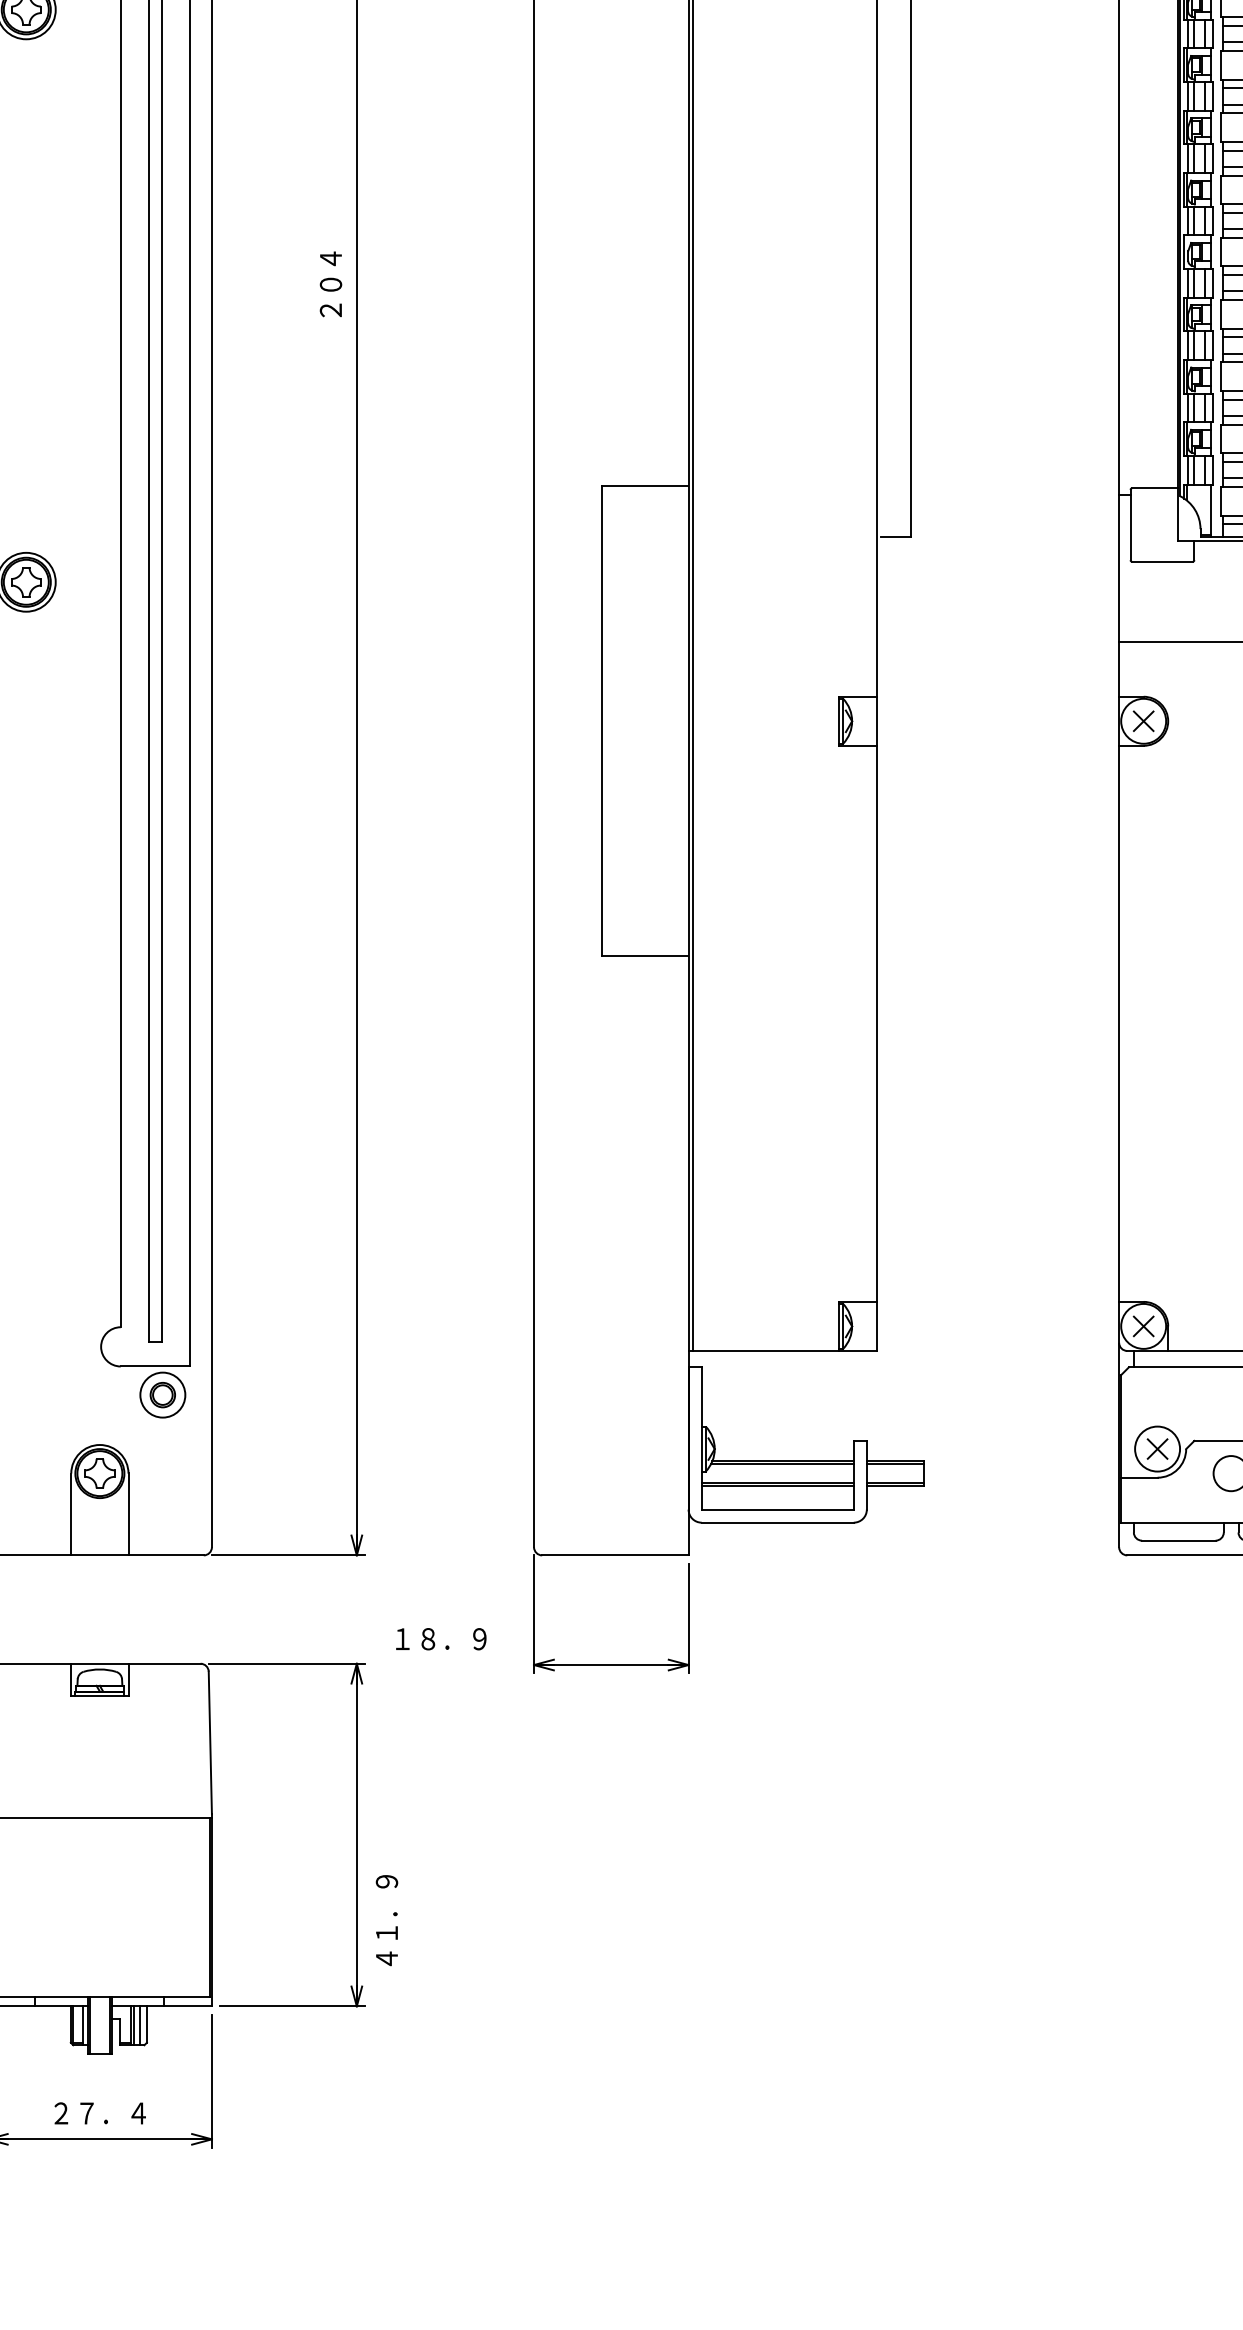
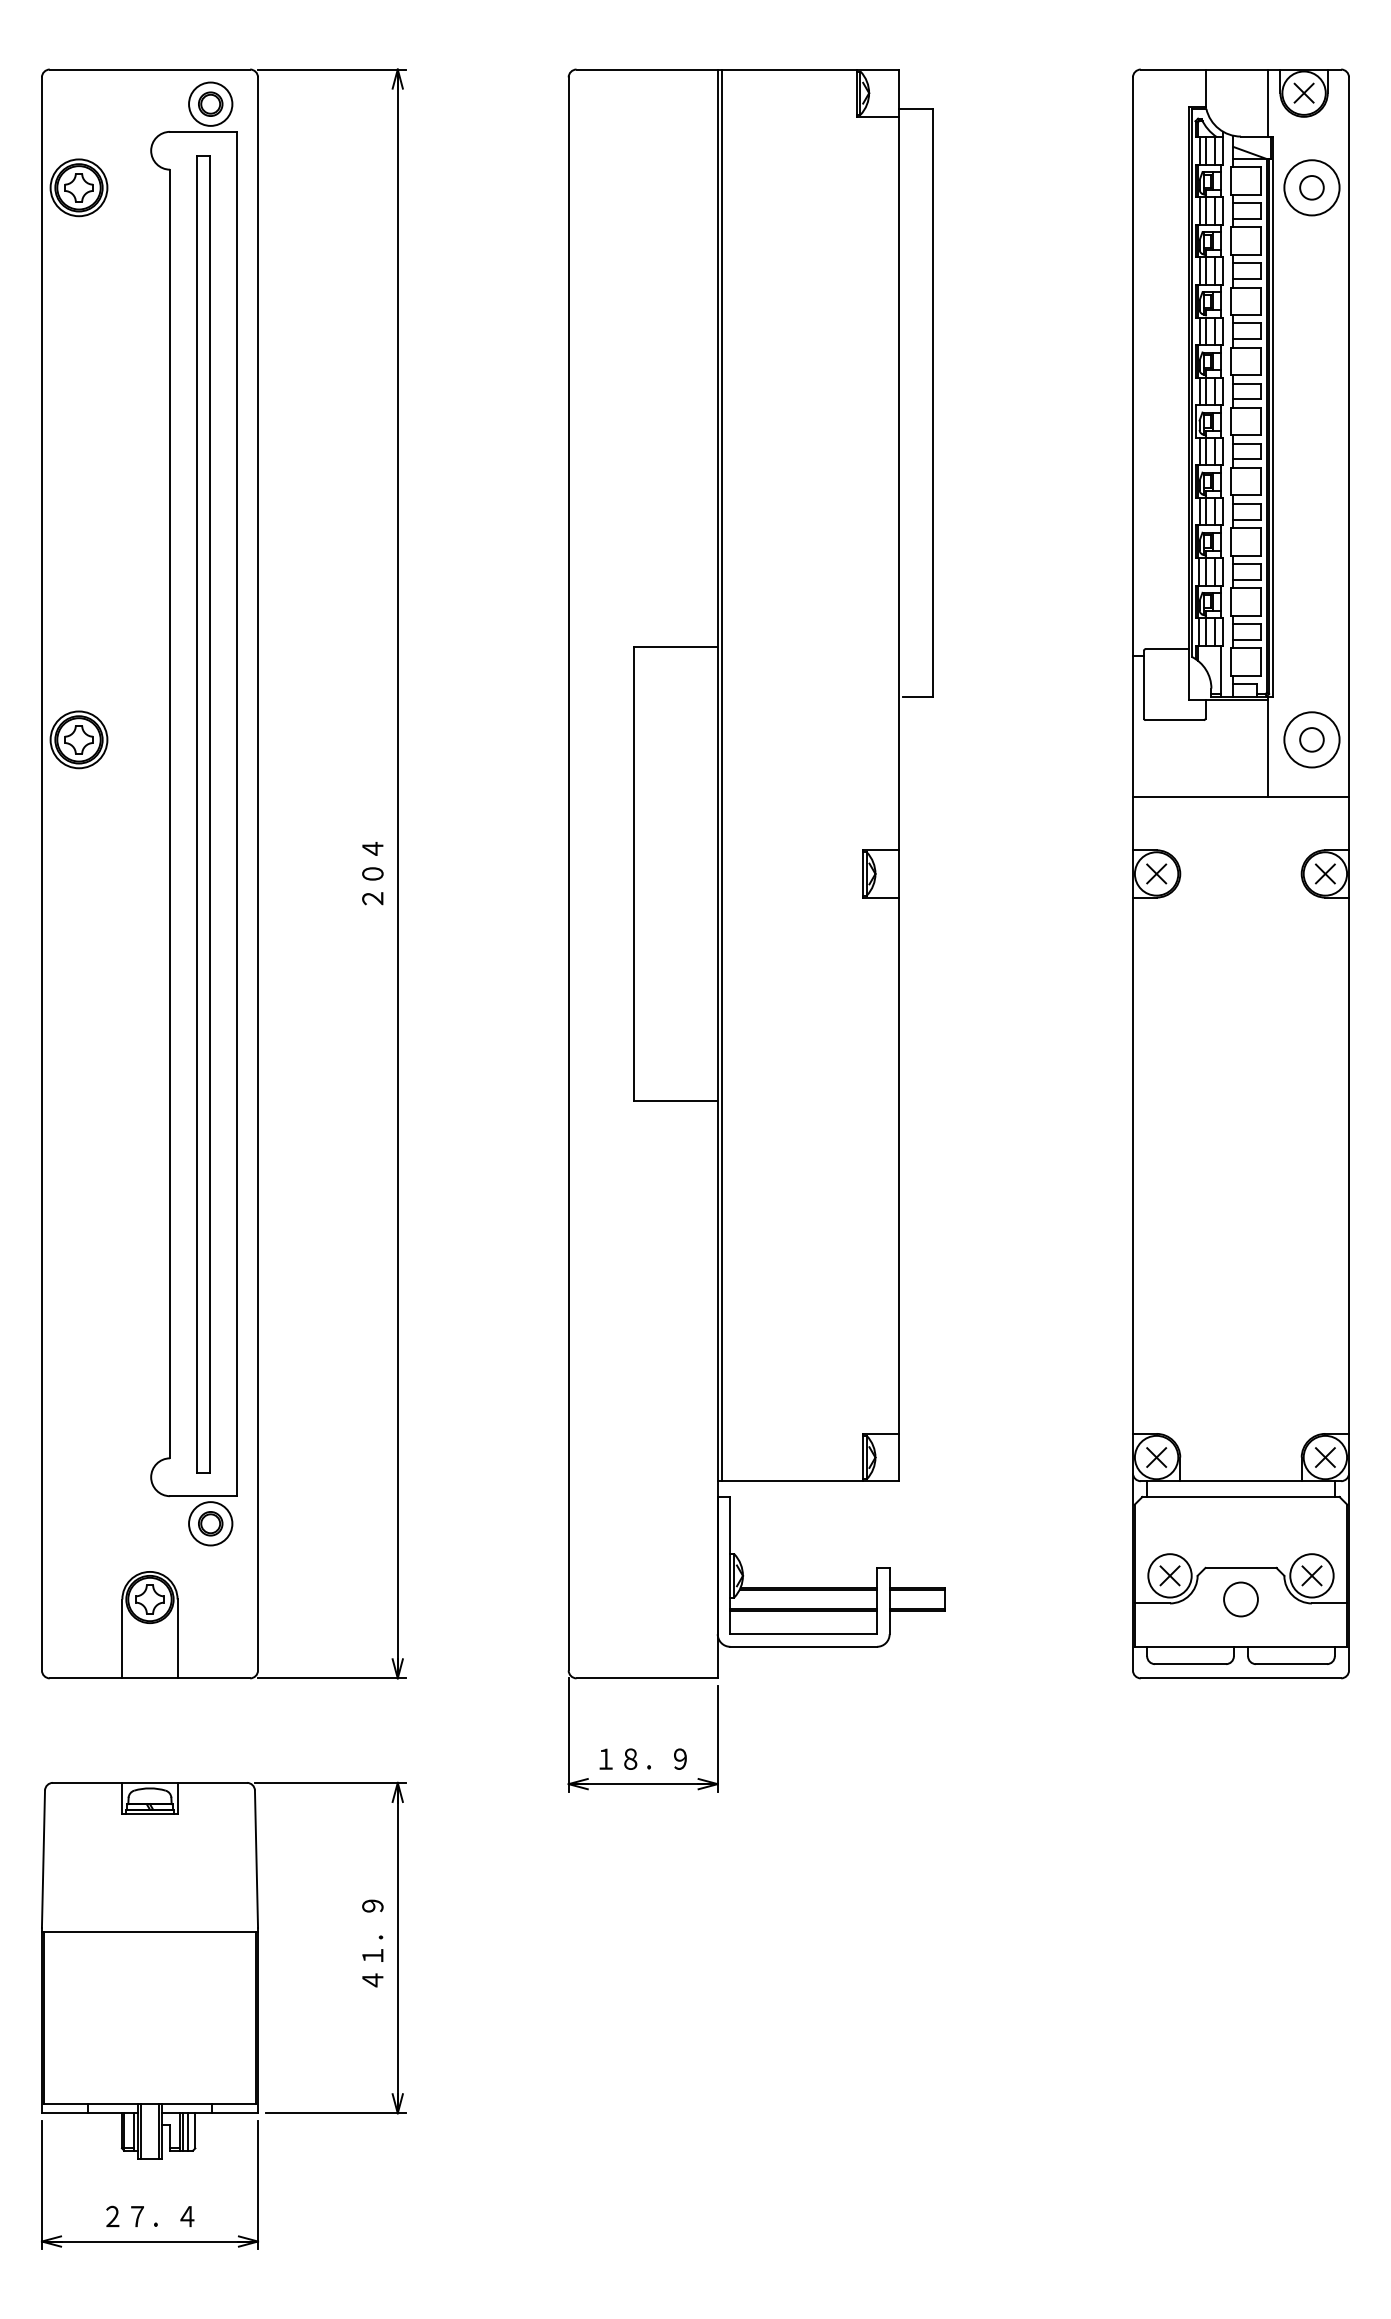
text: (330, 284) -> (372, 873), moved
text: (440, 1638) -> (642, 1758), moved
text: (386, 1920) -> (372, 1943), moved

